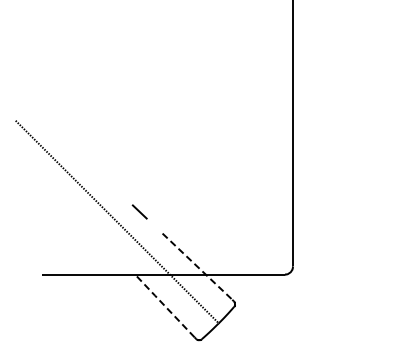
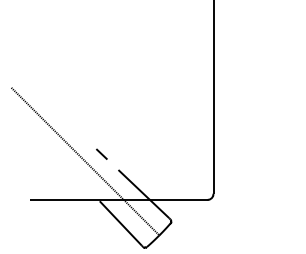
line: (196, 266) -> (143, 194), dashed -> solid
line: (165, 306) -> (120, 223), dashed -> solid

